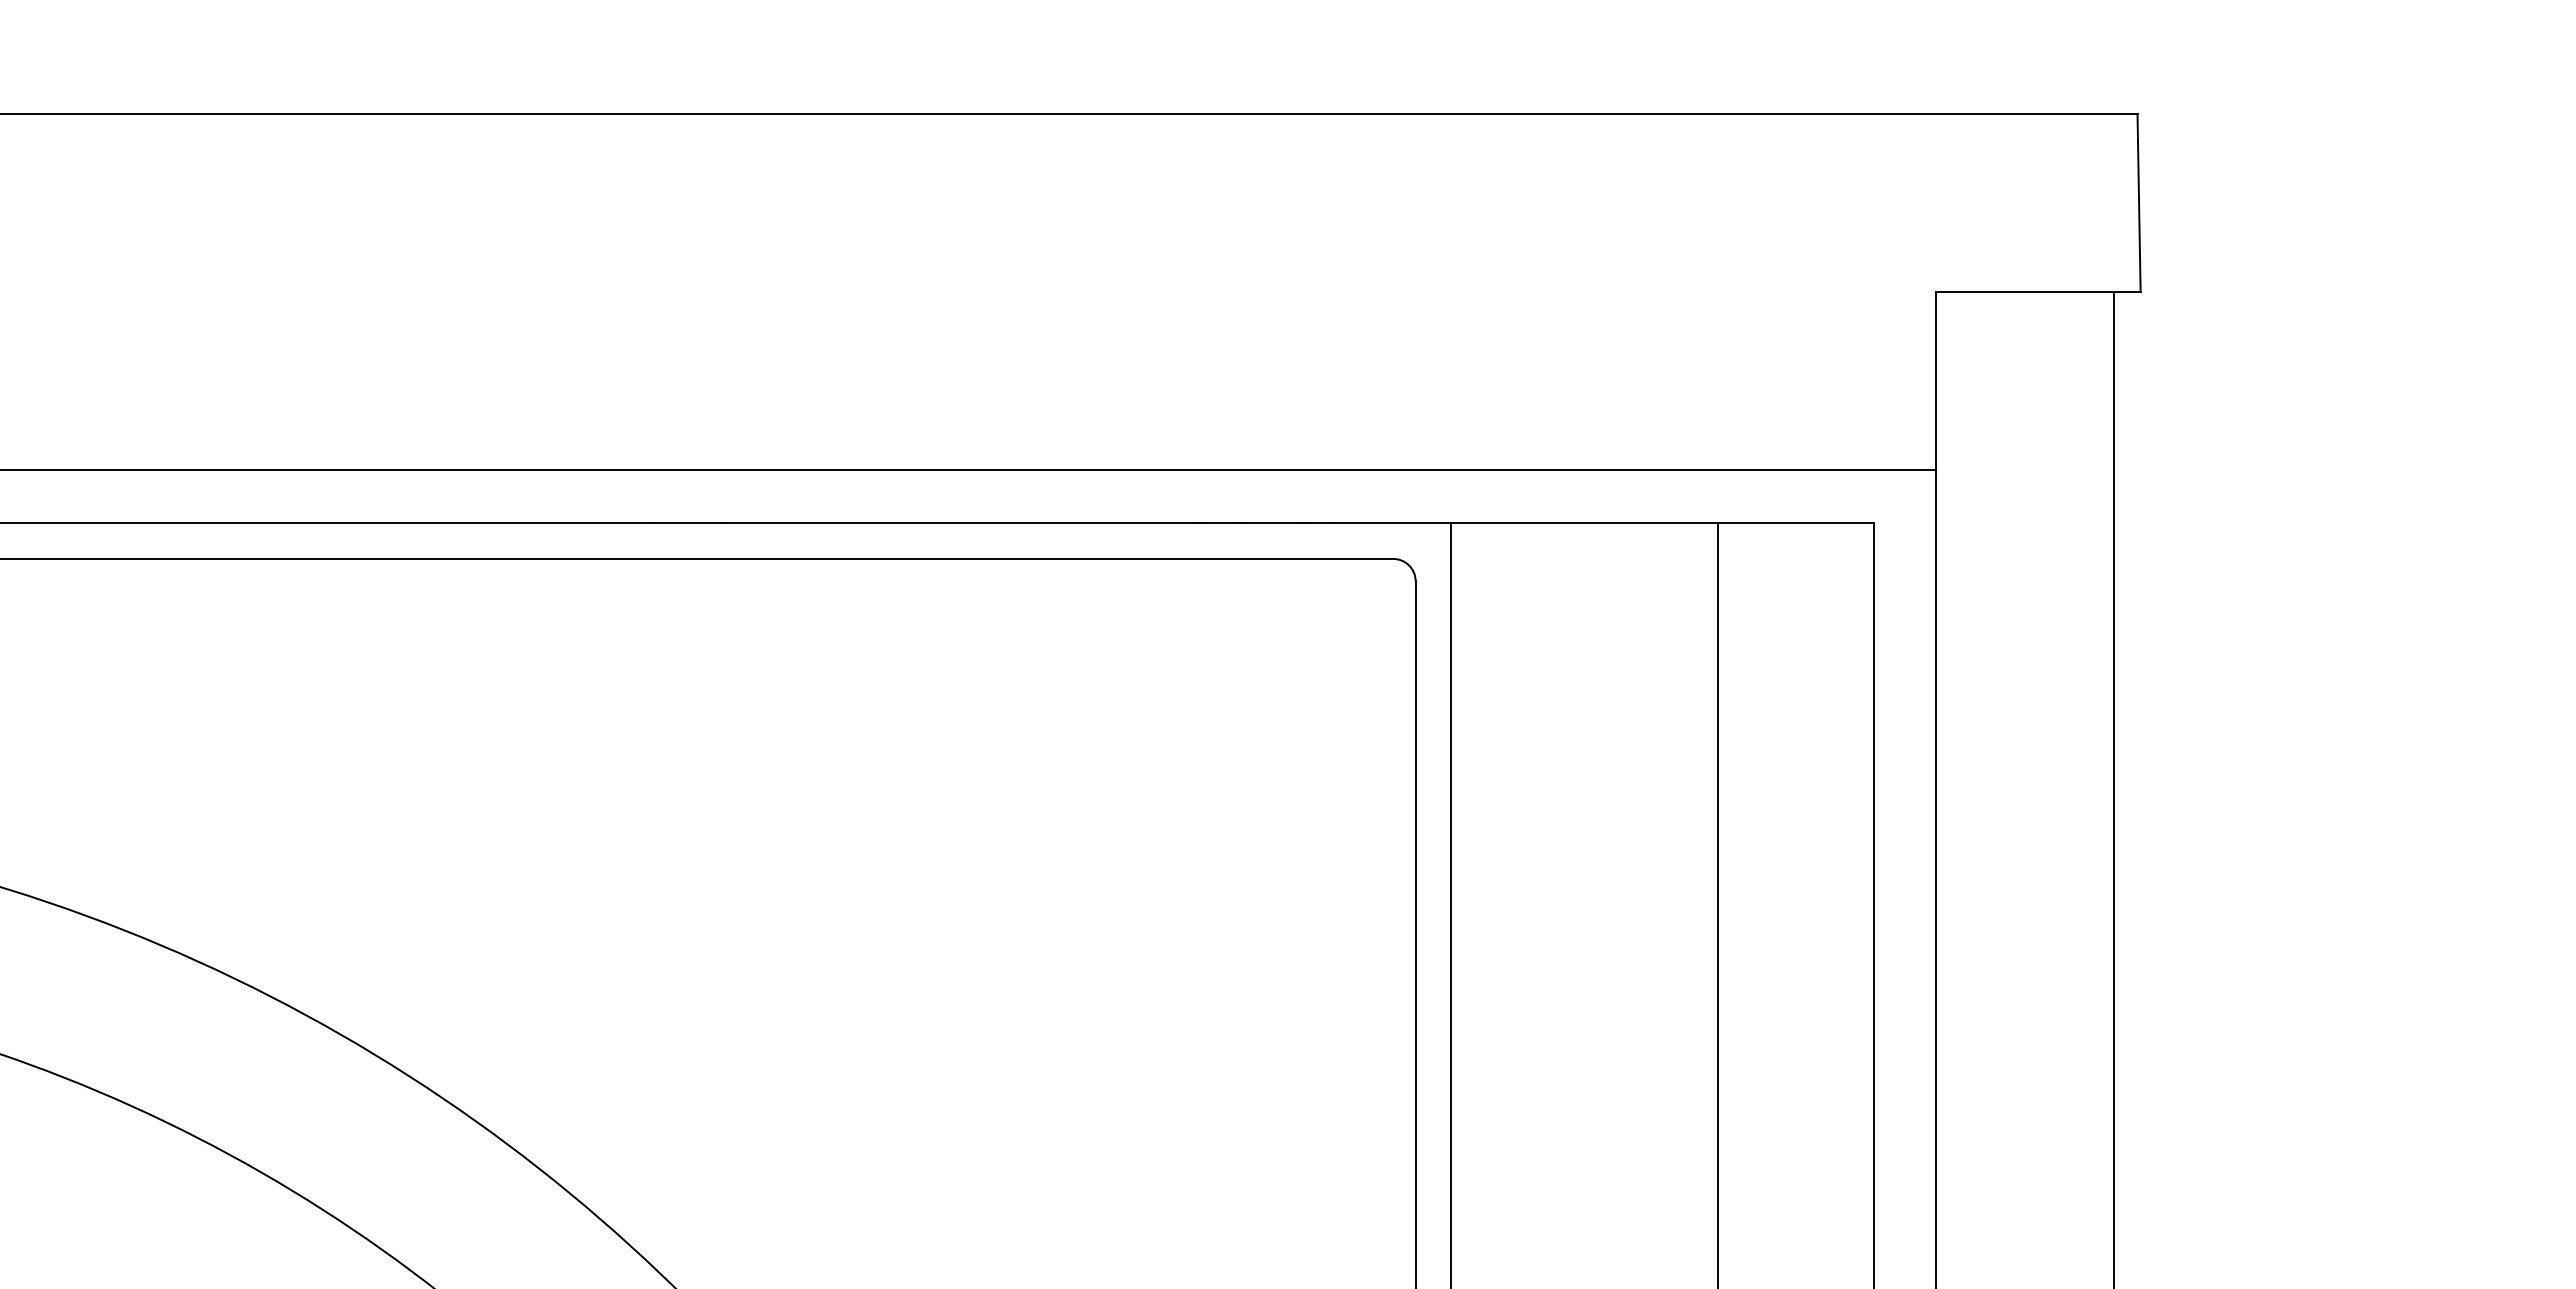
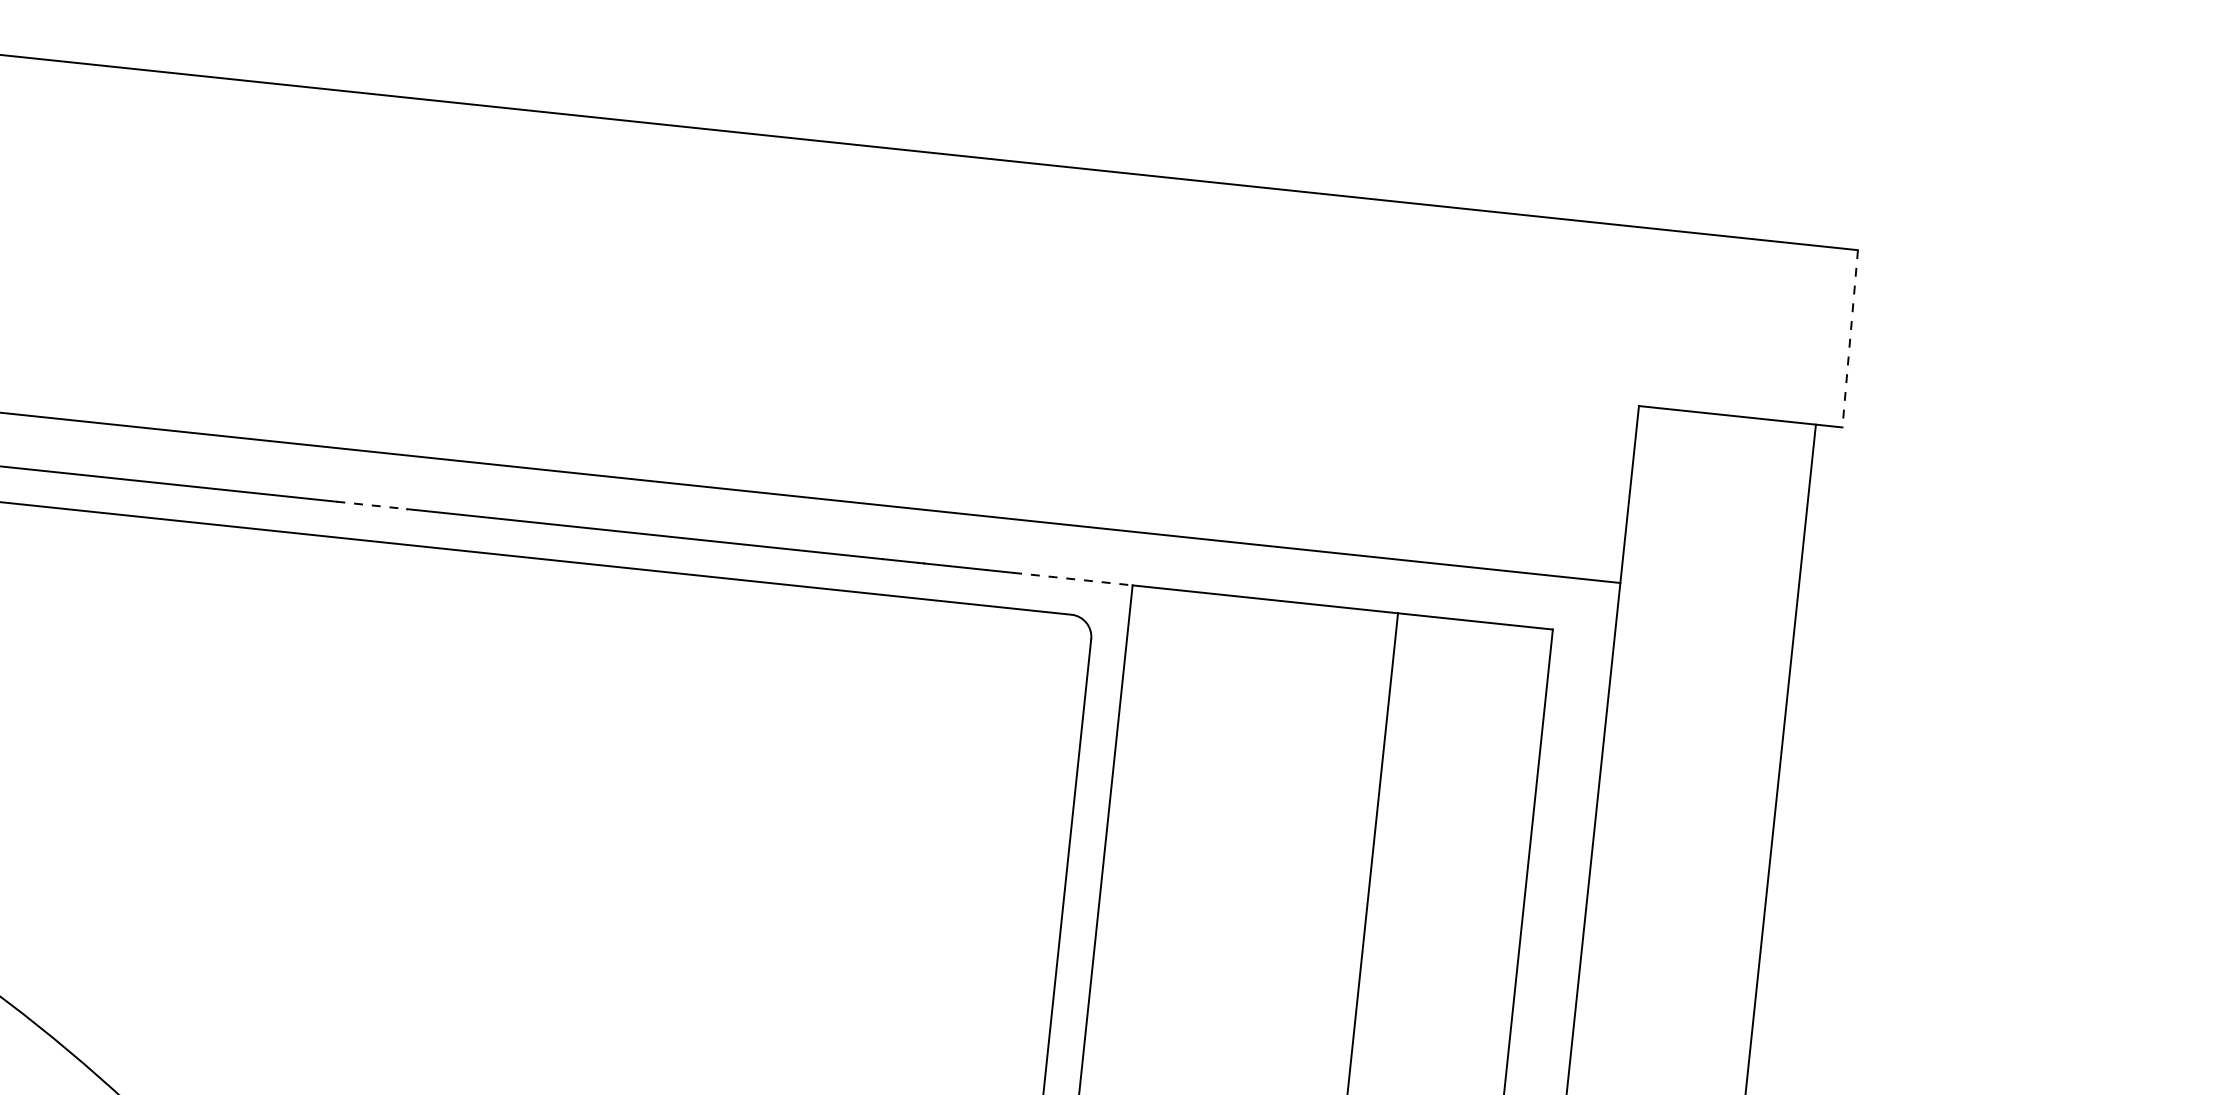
line: (2139, 203) -> (1850, 339), solid -> dashed
line: (686, 523) -> (372, 505), solid -> dashed
line: (1391, 523) -> (1073, 579), solid -> dashed

